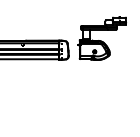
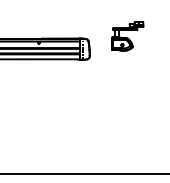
part: (102, 38) -> (127, 36), size x0.6

